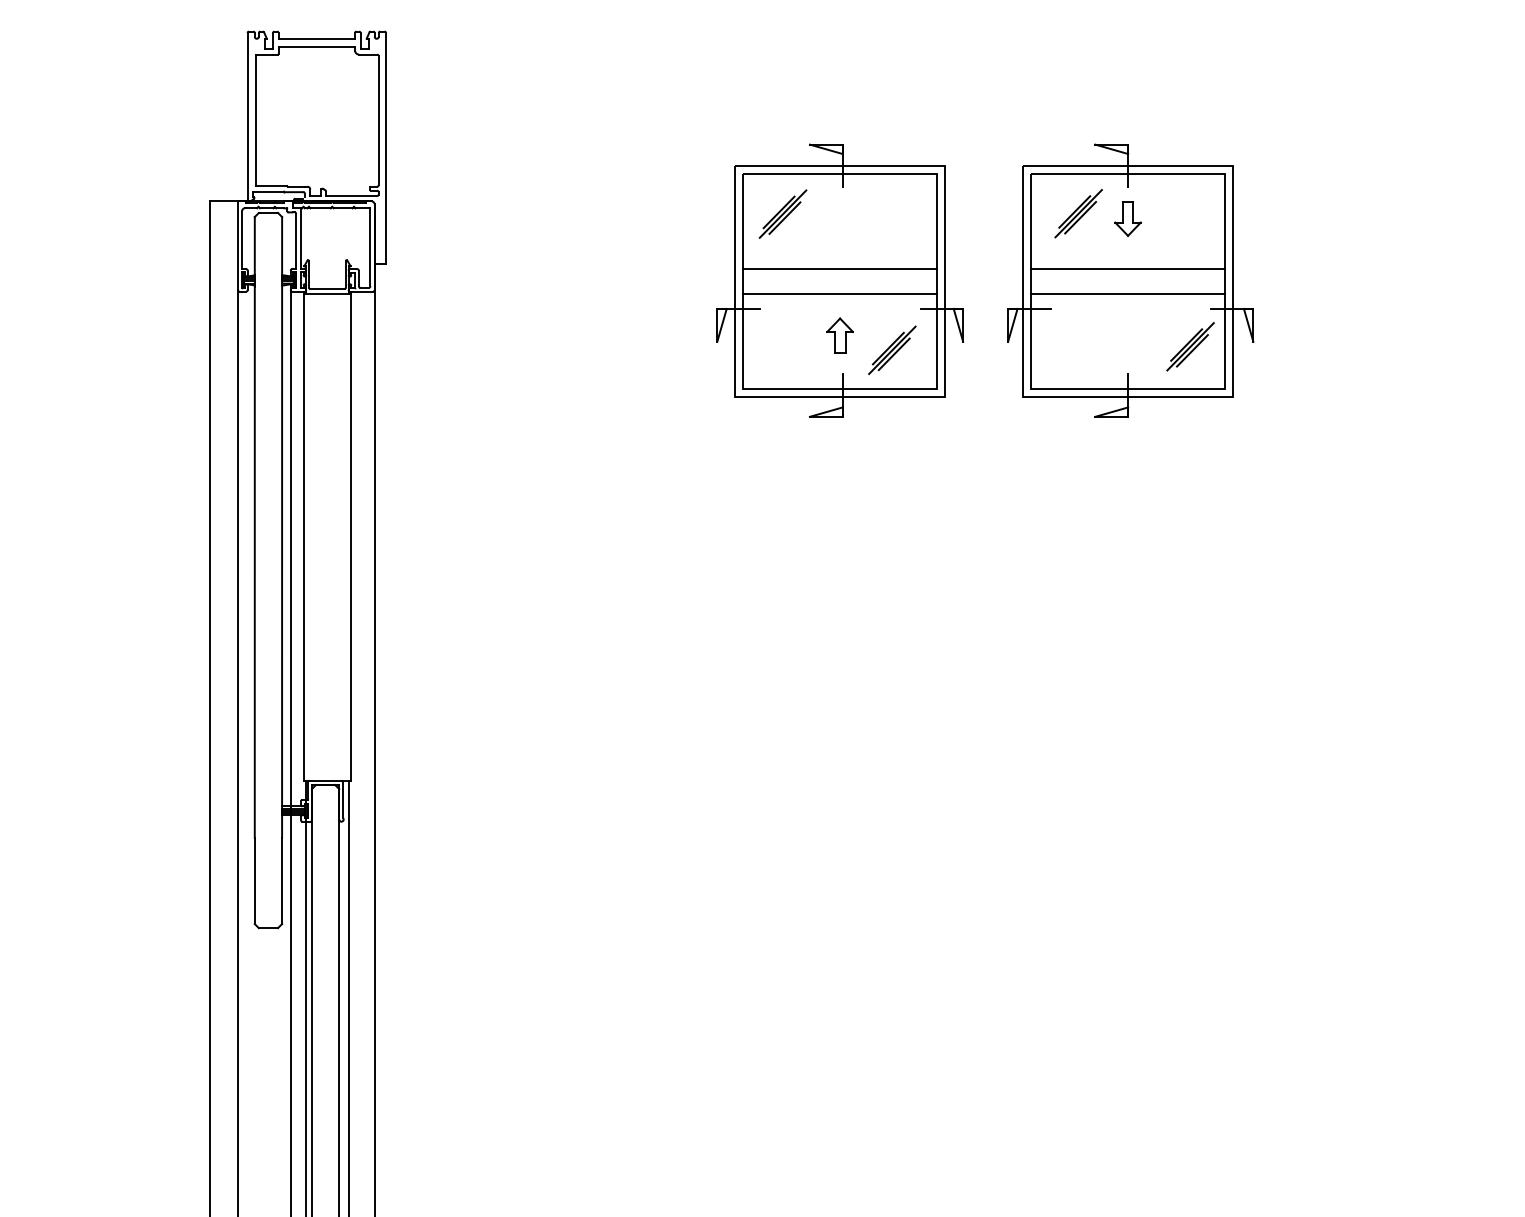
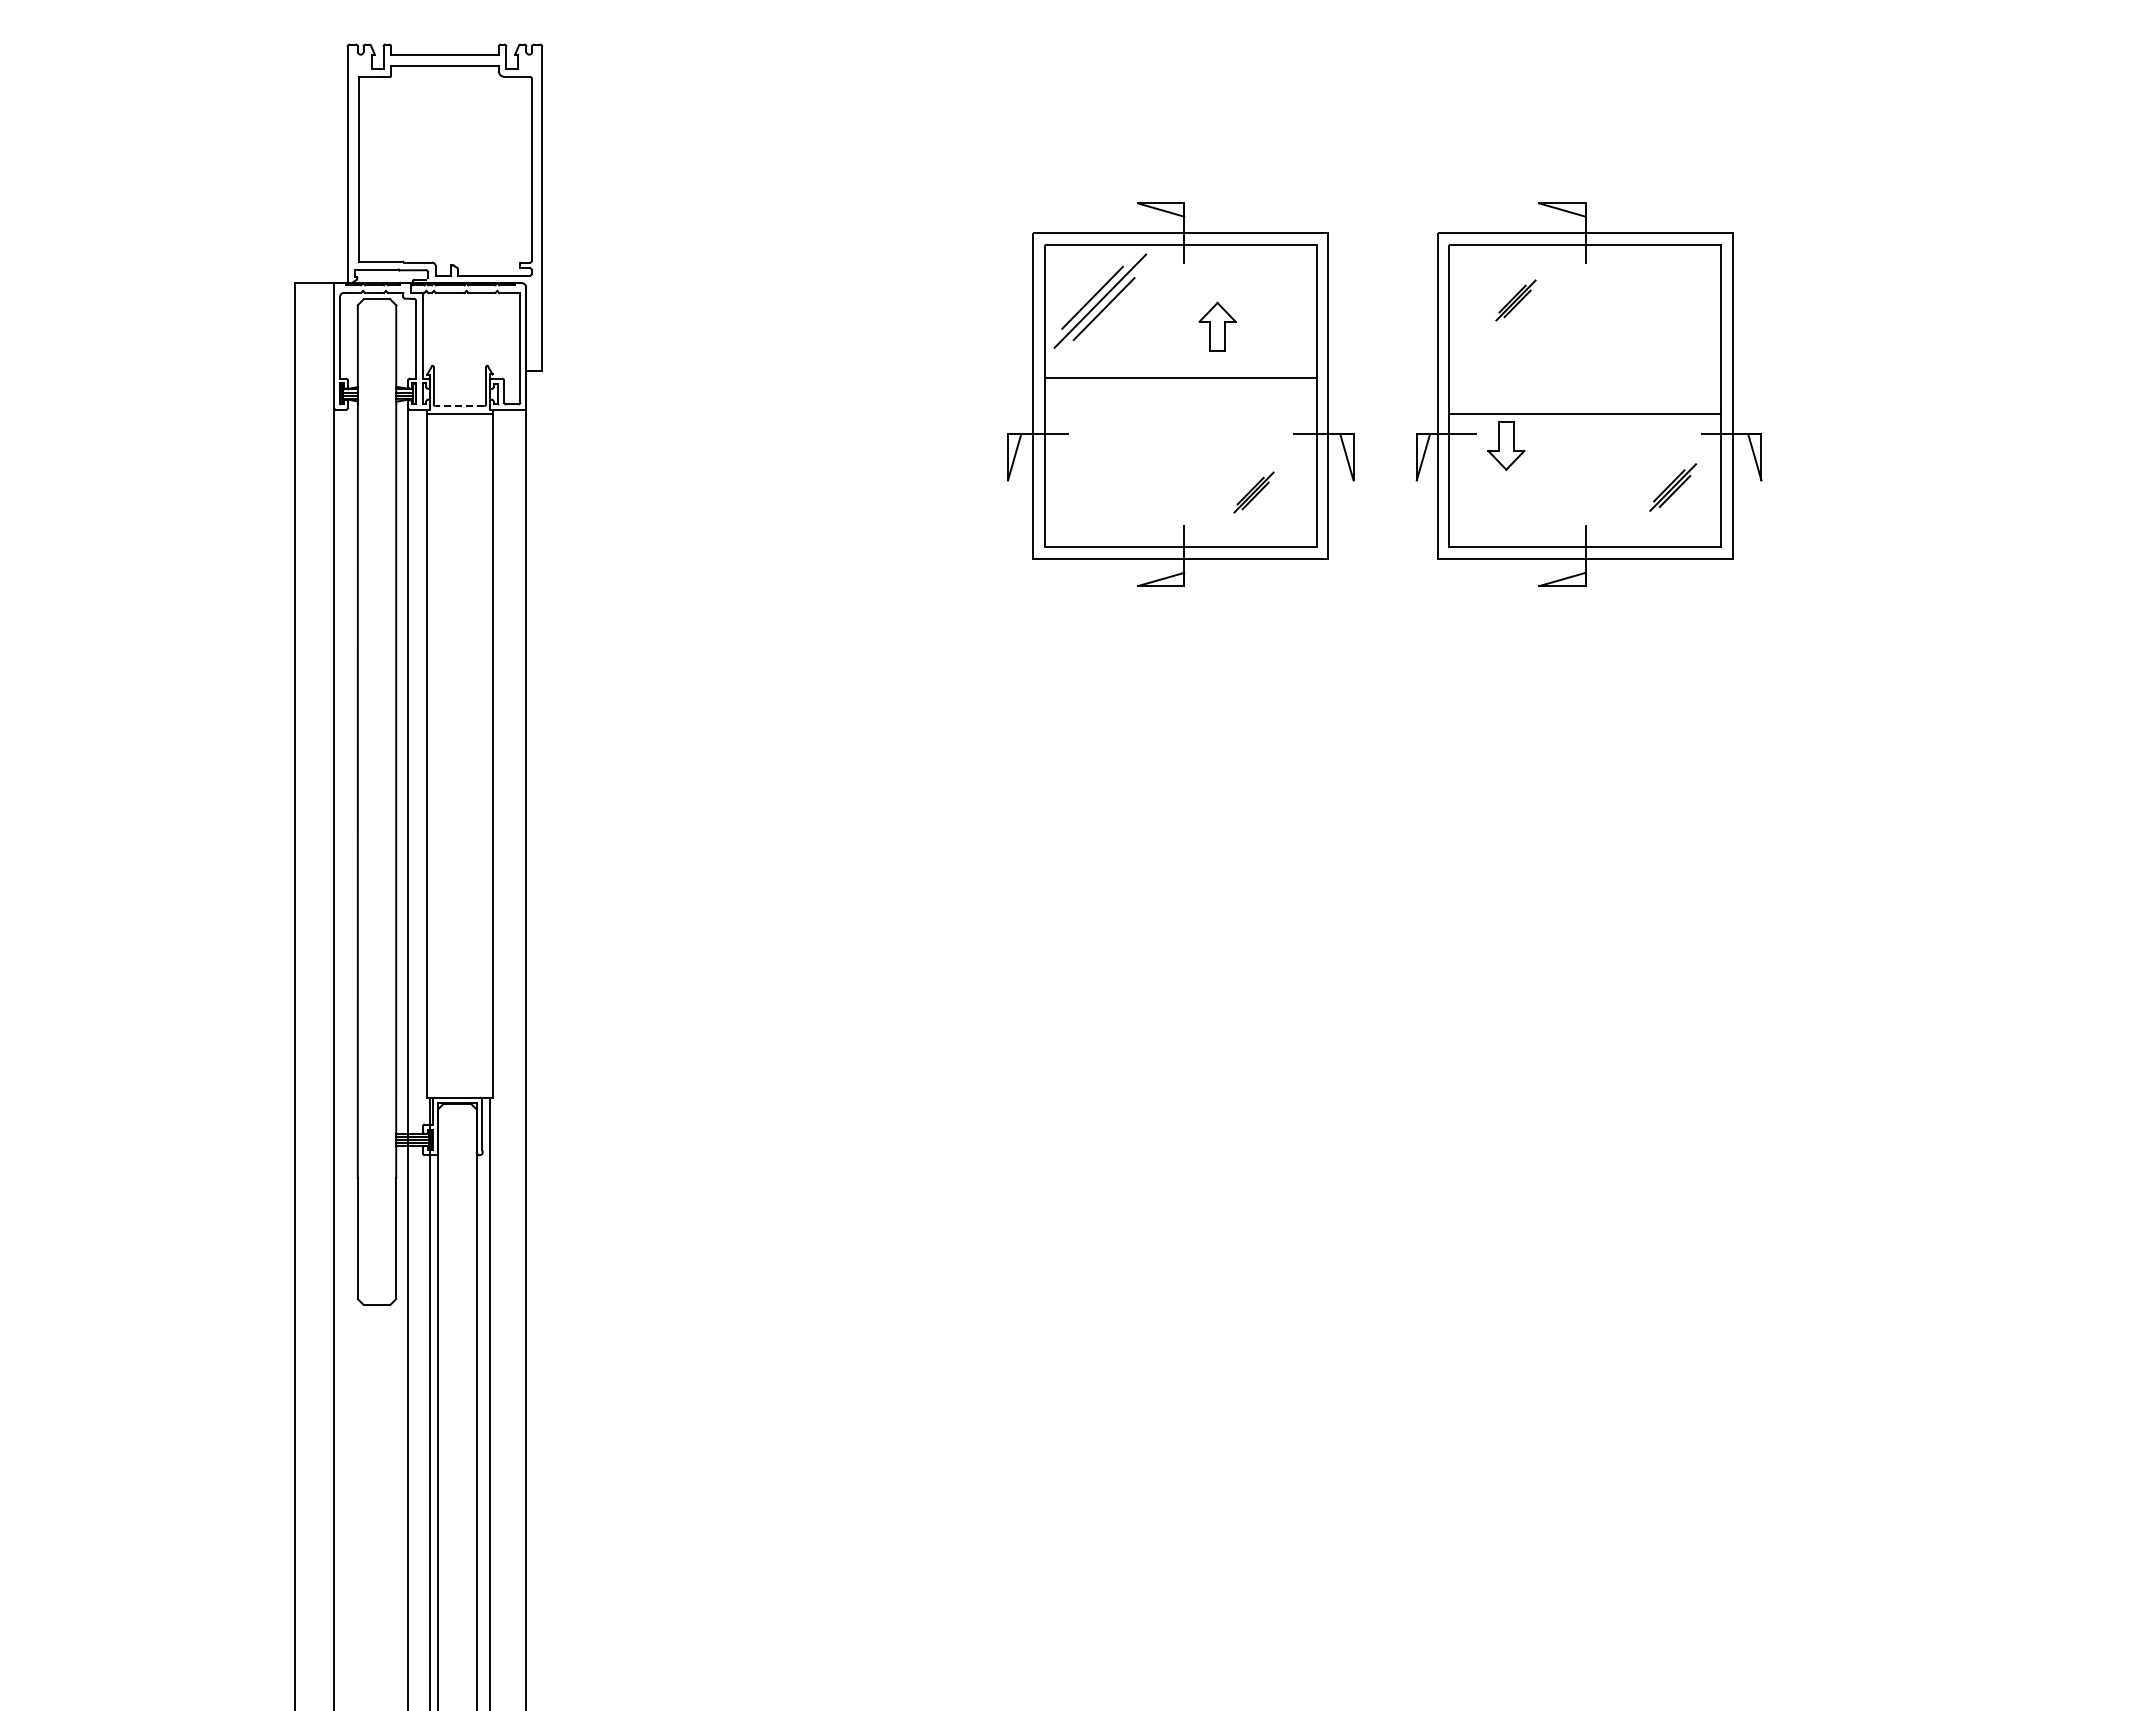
part: (783, 213) -> (1100, 300), size x1.4
part: (1078, 213) -> (1515, 300), size x0.6
part: (1128, 218) -> (1506, 445), moved
line: (1128, 269) -> (1585, 378), removed
line: (327, 289) -> (459, 406), solid -> dashed
line: (840, 294) -> (1180, 413), removed
part: (840, 335) -> (1217, 326), moved
part: (1190, 346) -> (1672, 487), size x0.7
part: (891, 350) -> (1253, 492), size x0.6

